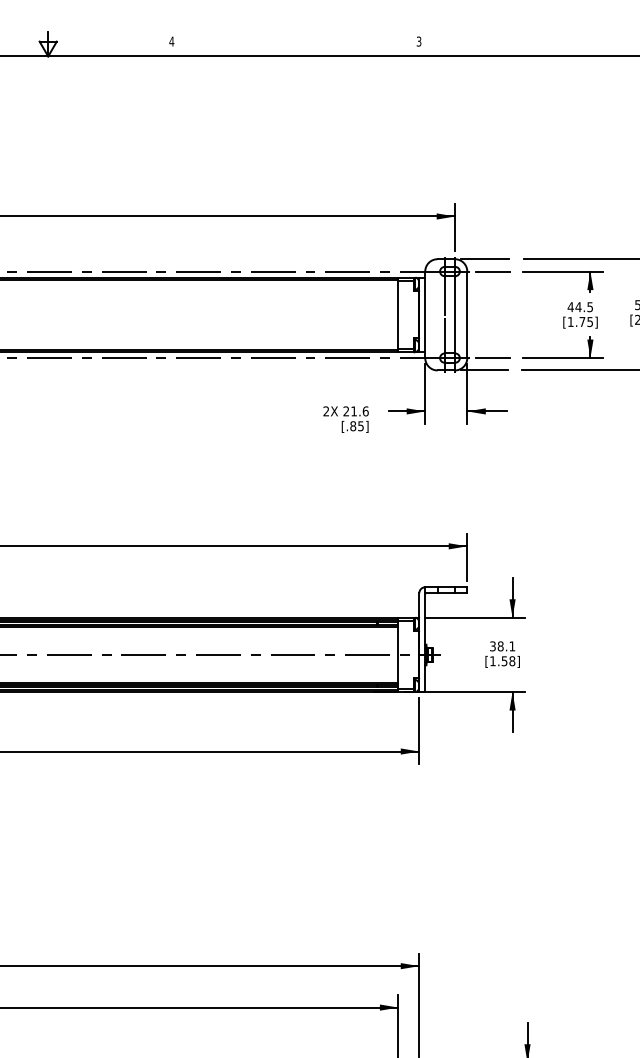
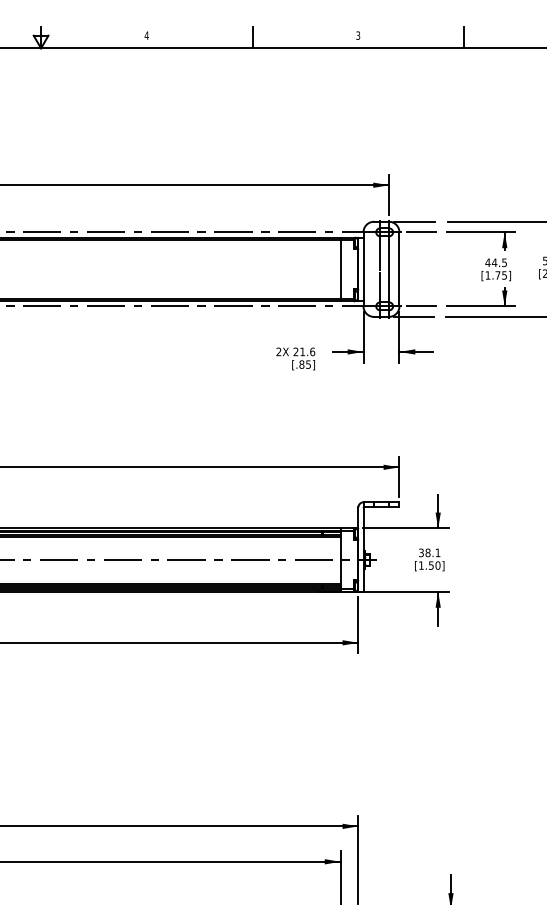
line: (295, 43) -> (252, 37), added
line: (542, 43) -> (463, 37), added
text: (512, 660) -> (438, 564), [1.58] -> [1.50]

